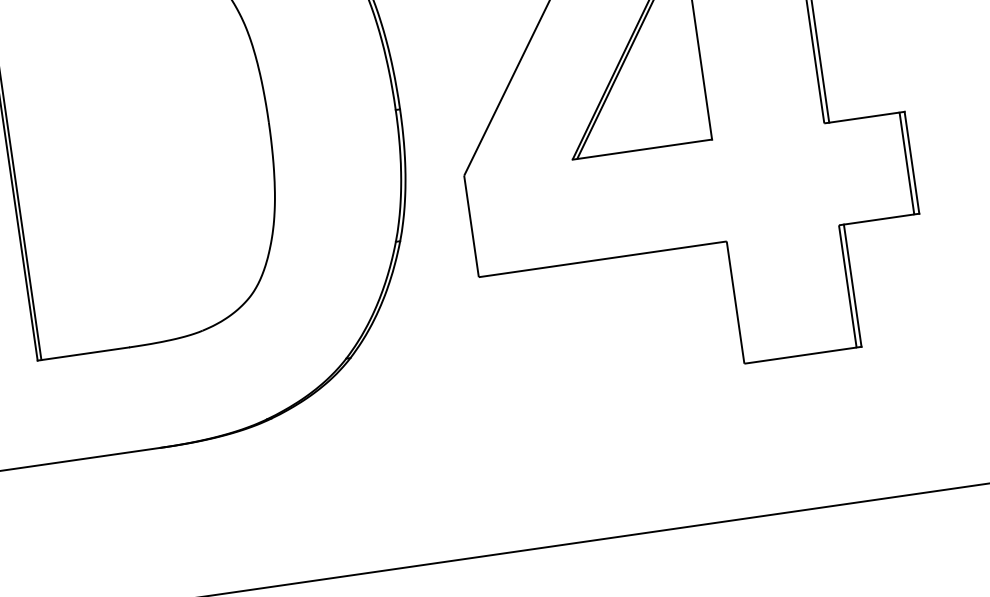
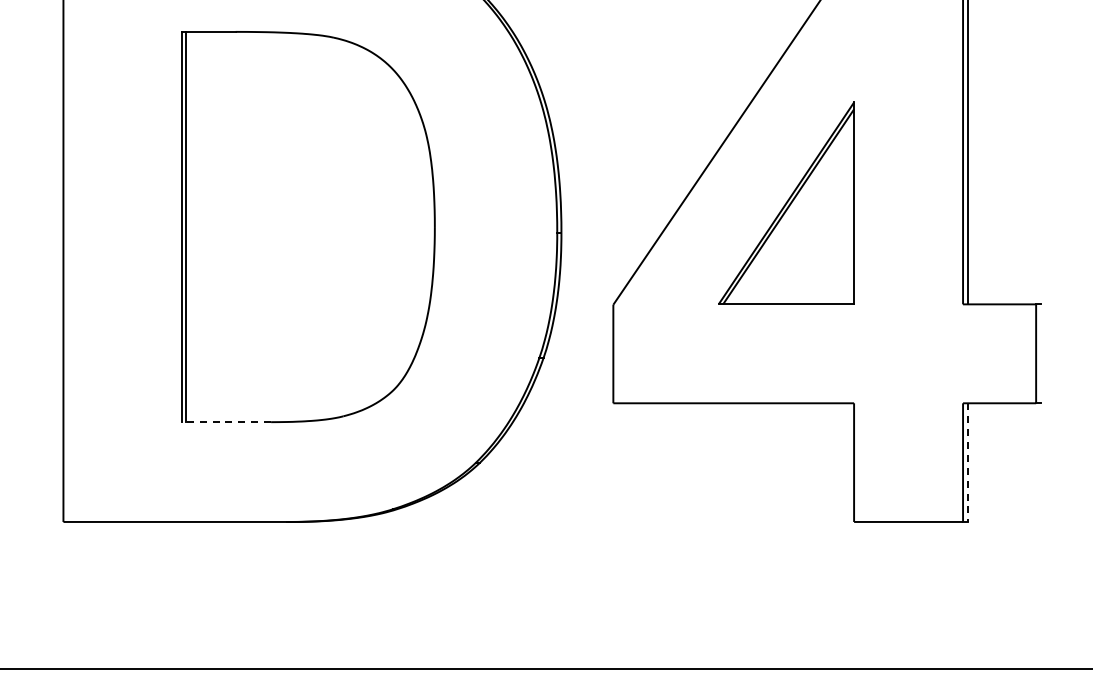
line: (912, 162) -> (1041, 353), removed
line: (852, 286) -> (967, 463), solid -> dashed
line: (83, 354) -> (226, 422), solid -> dashed

